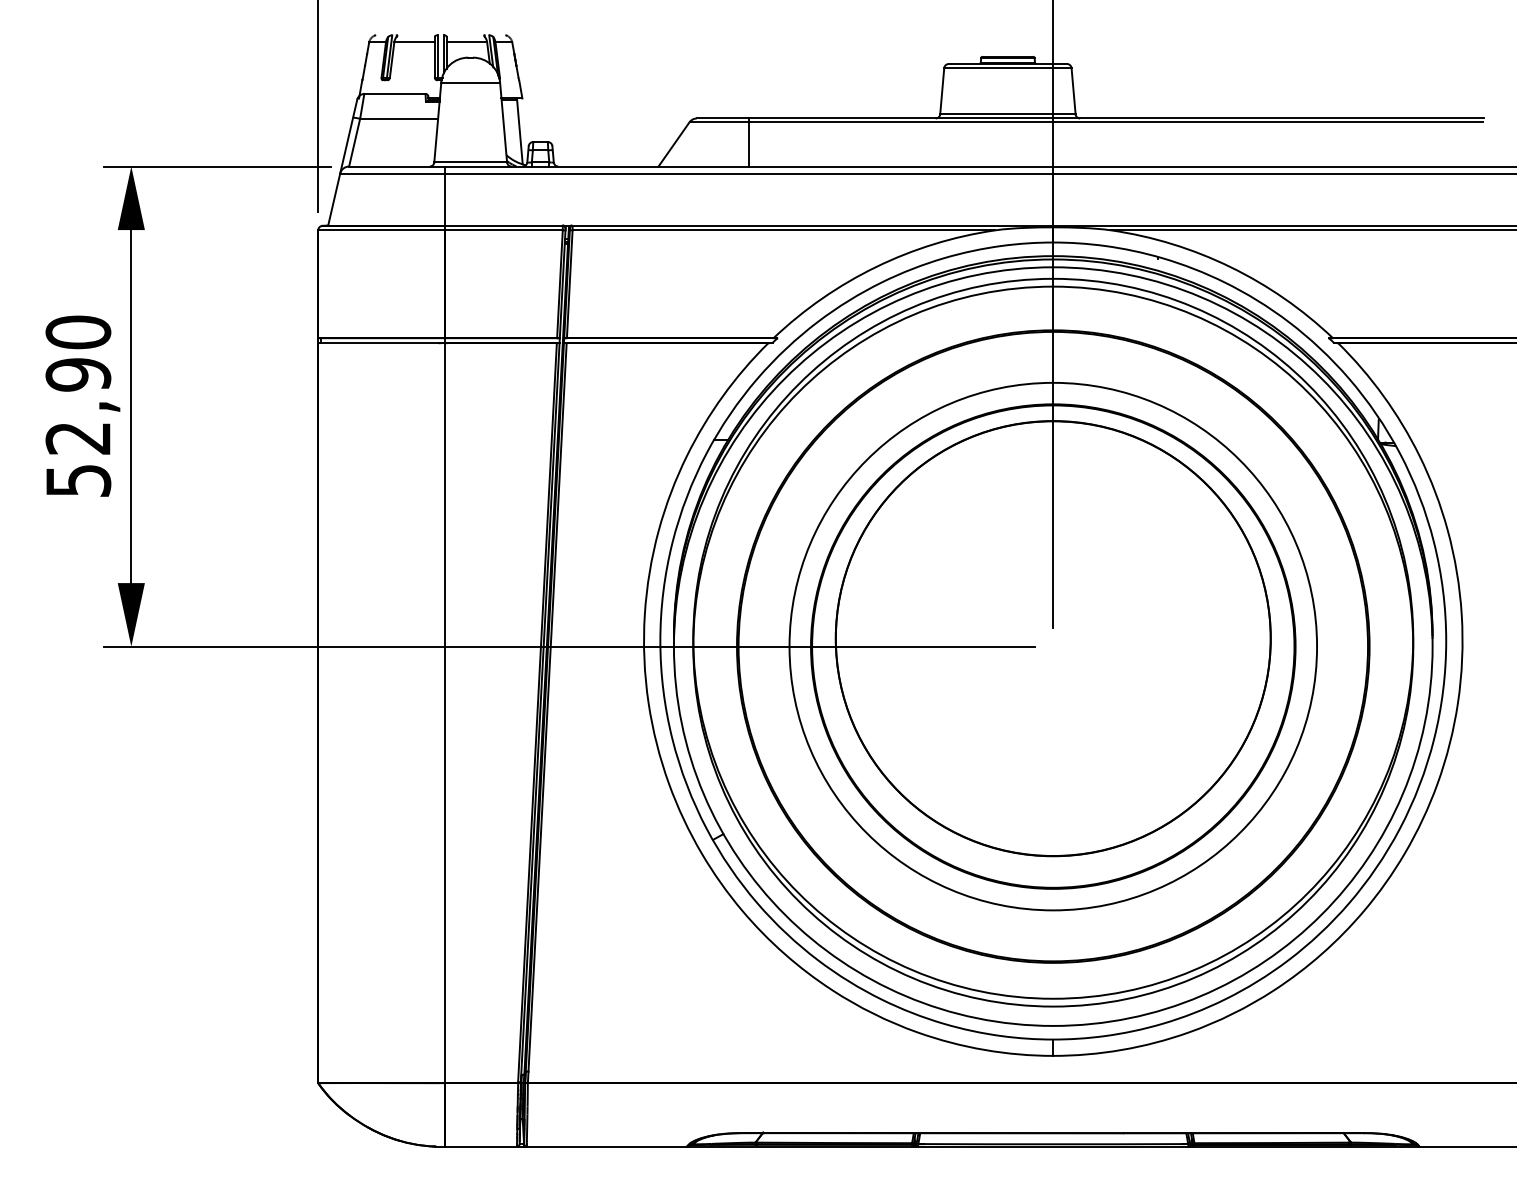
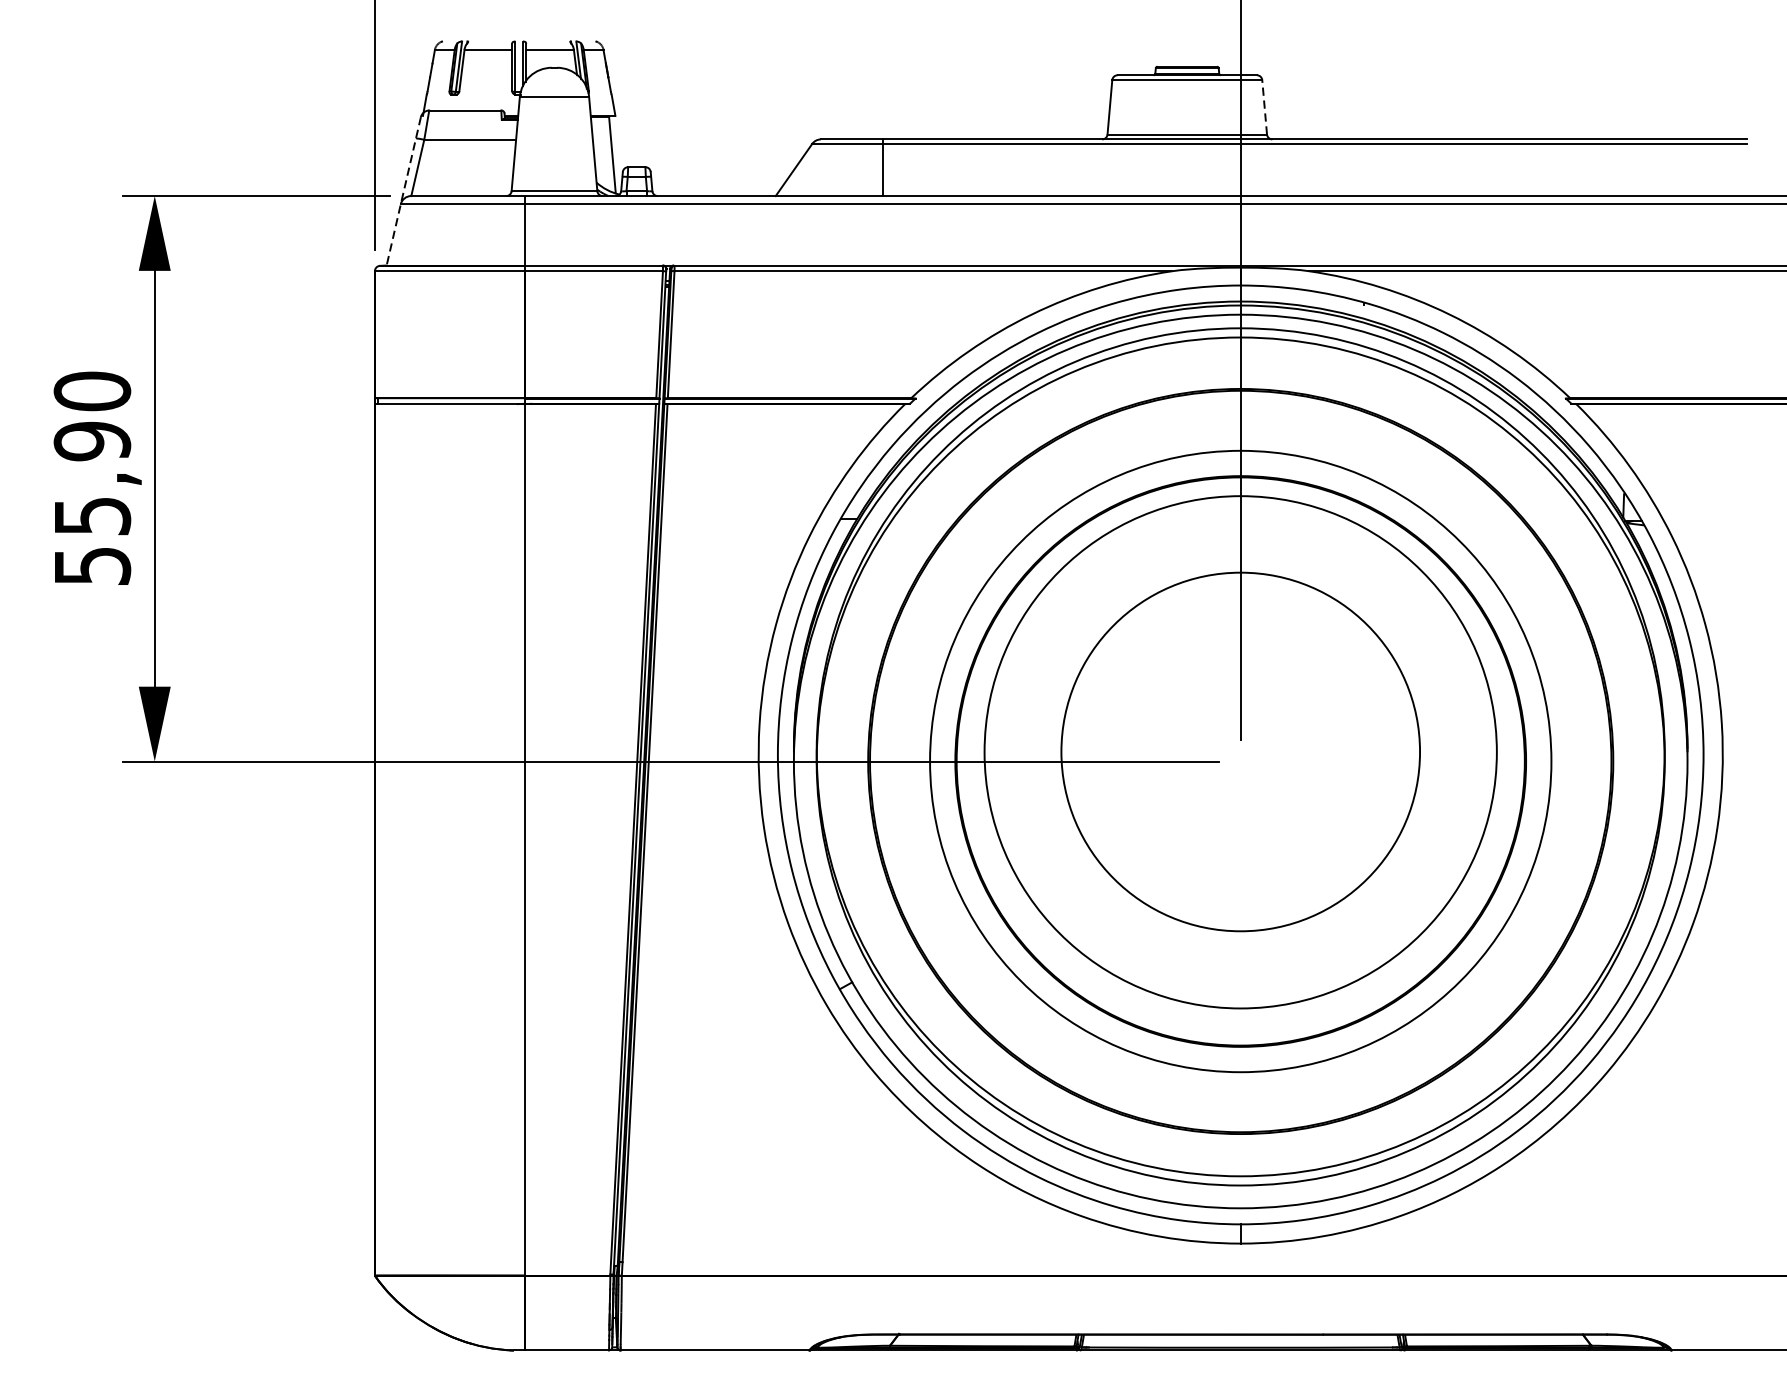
line: (1073, 90) -> (1264, 106), solid -> dashed
line: (342, 162) -> (403, 191), solid -> dashed
text: (78, 438) -> (92, 516), 52,90 -> 55,90
circle: (1052, 638) -> (1239, 751), size x0.7

